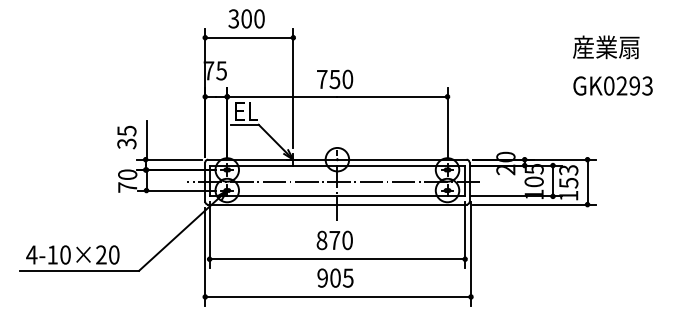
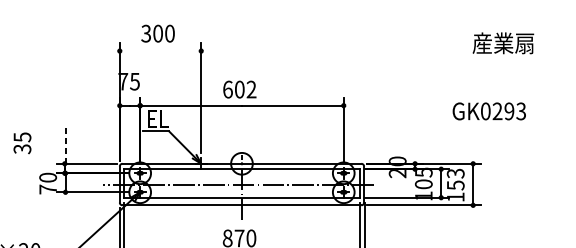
line: (248, 37) -> (159, 50), removed
text: (606, 47) -> (503, 43), moved
text: (335, 79) -> (240, 89), 750 -> 602
text: (612, 85) -> (488, 110), moved
text: (126, 137) -> (22, 143), moved
line: (146, 140) -> (65, 146), solid -> dashed

